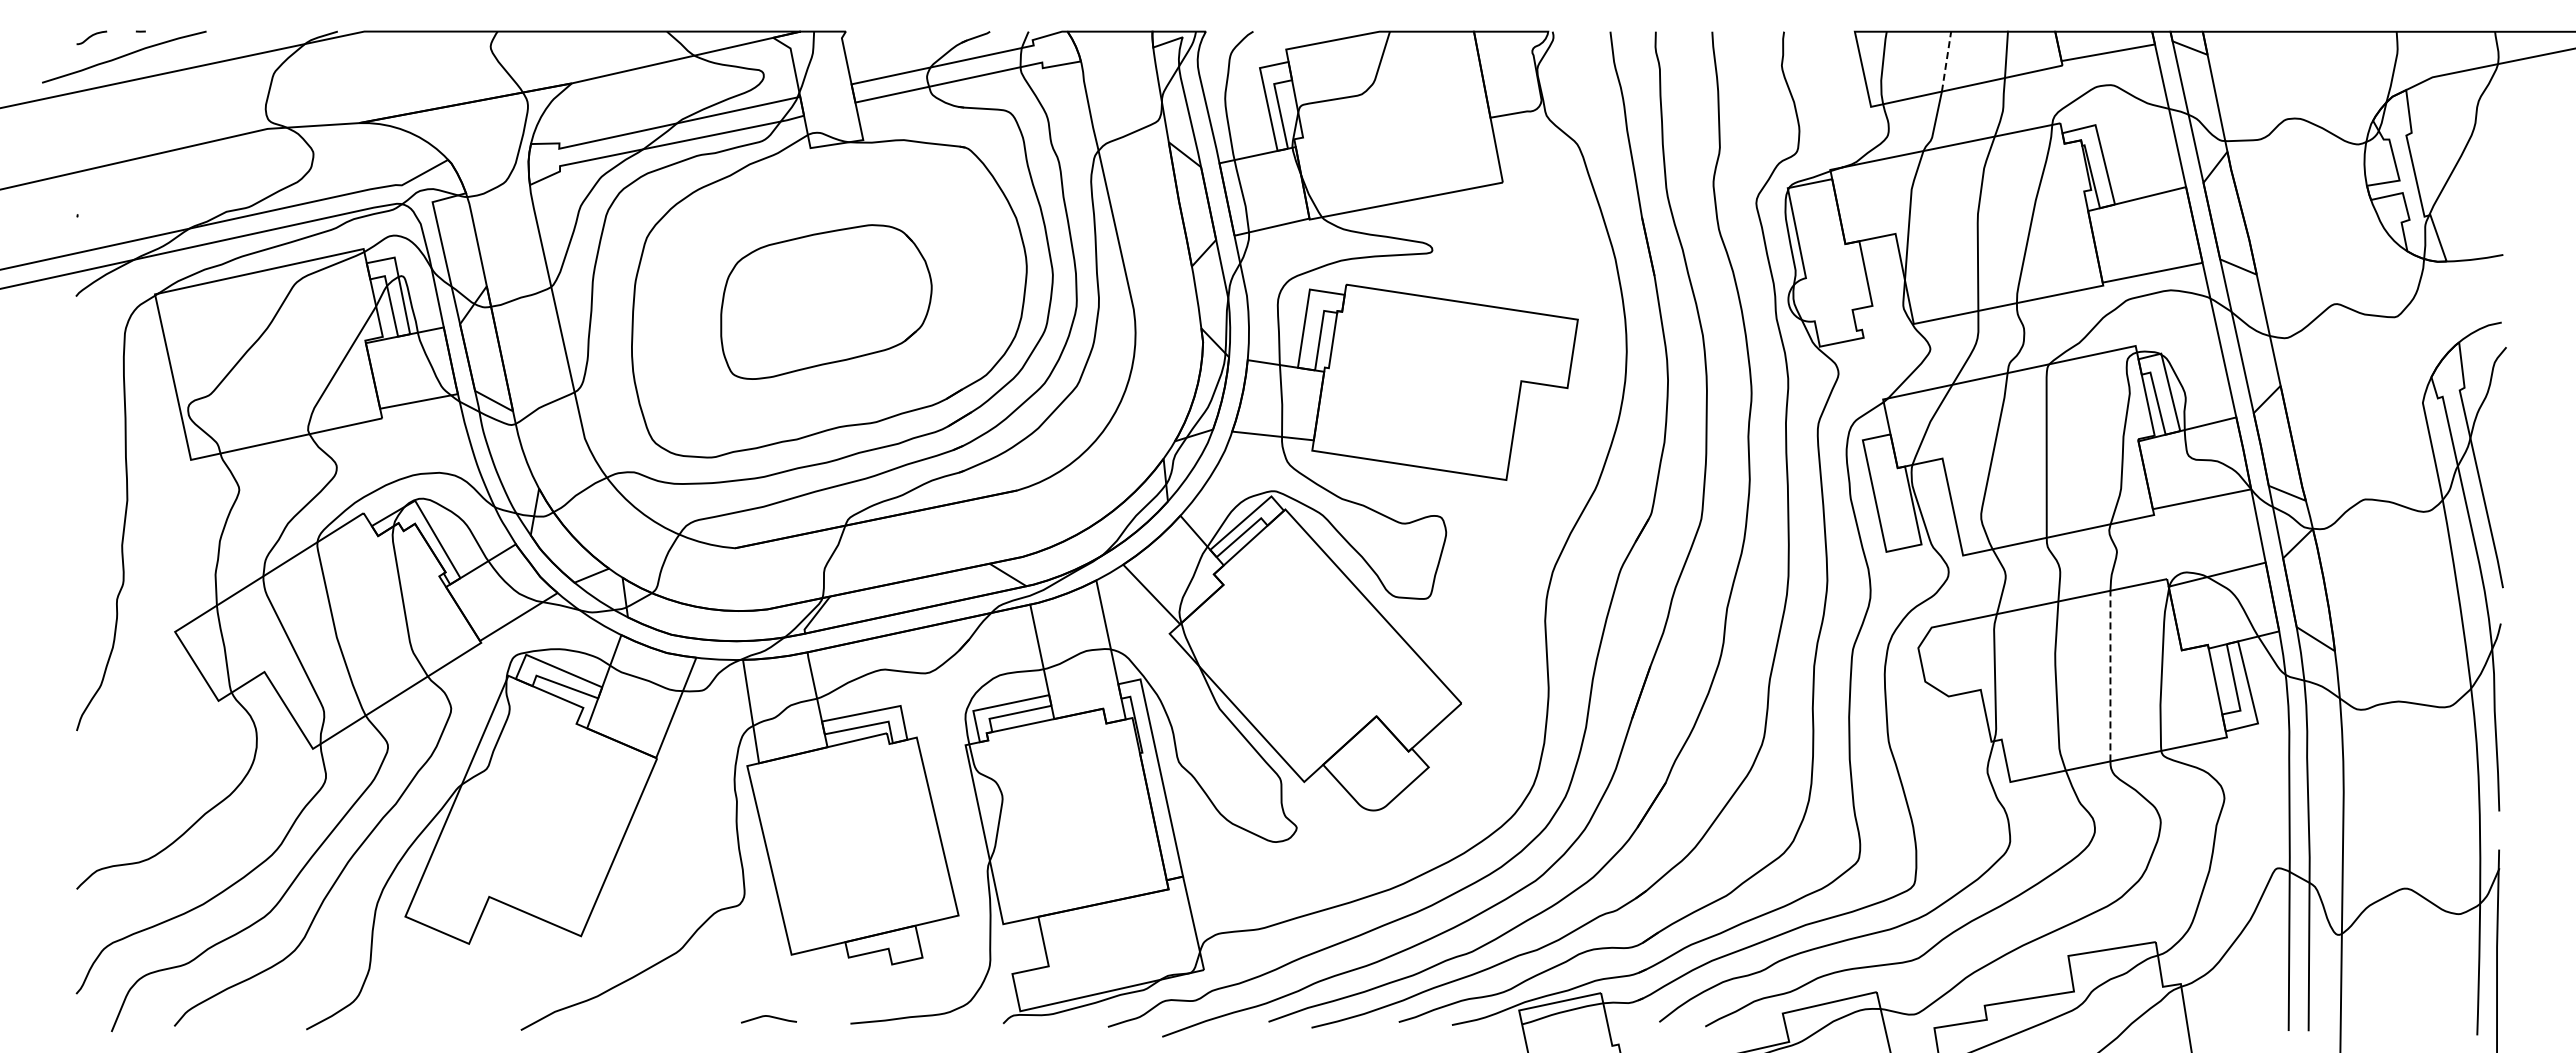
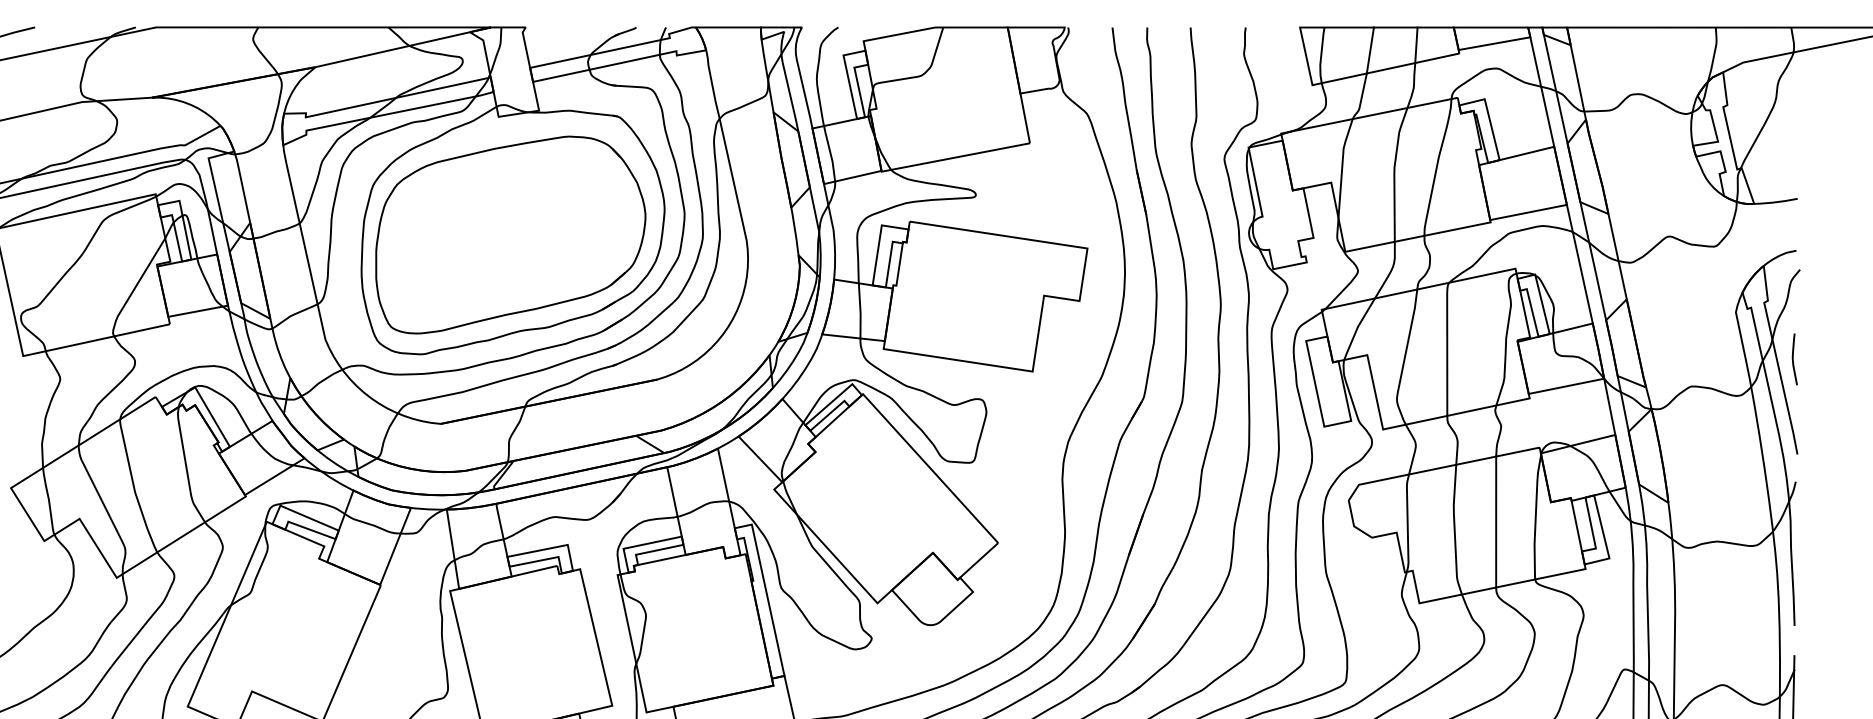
line: (1946, 61) -> (1370, 50), dashed -> solid
part: (826, 301) -> (510, 234), size x1.67
curve: (2497, 463) -> (1793, 358), added
line: (2110, 675) -> (1496, 521), dashed -> solid

